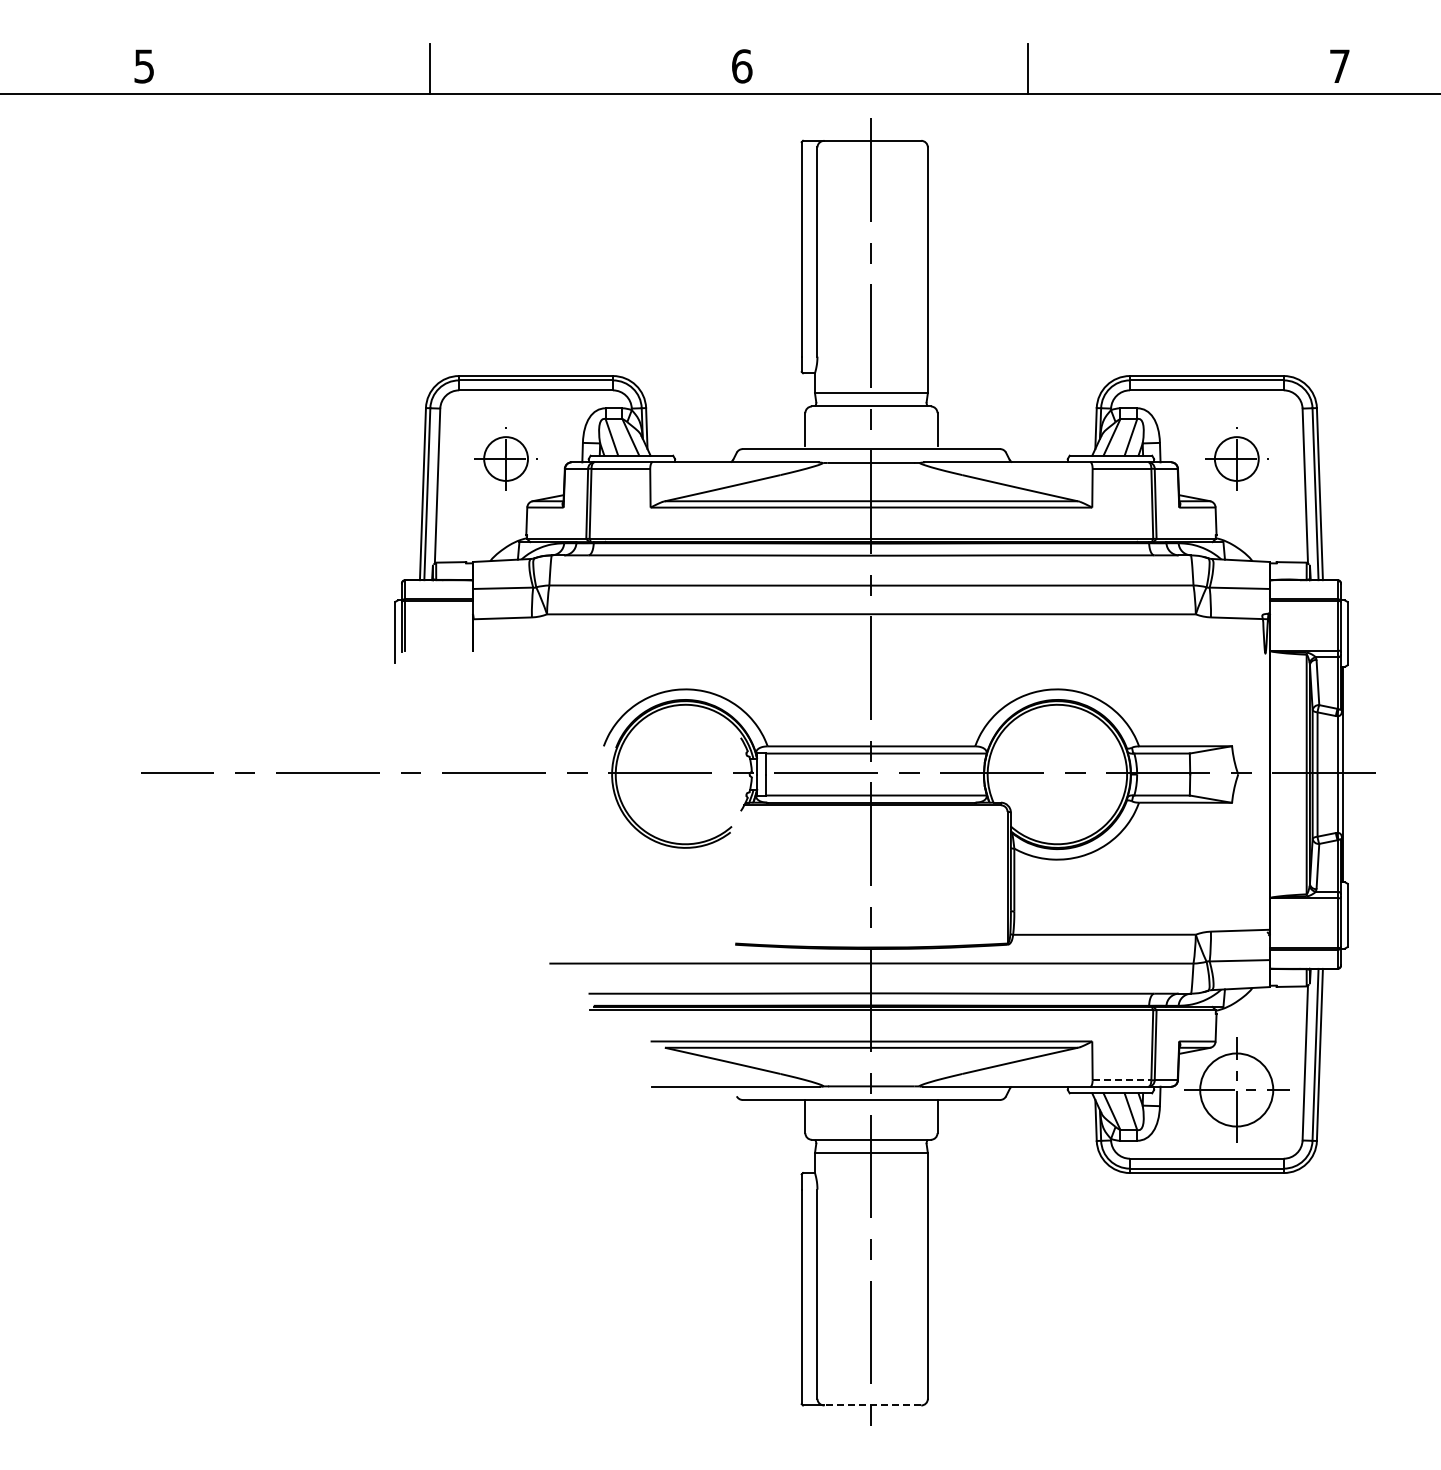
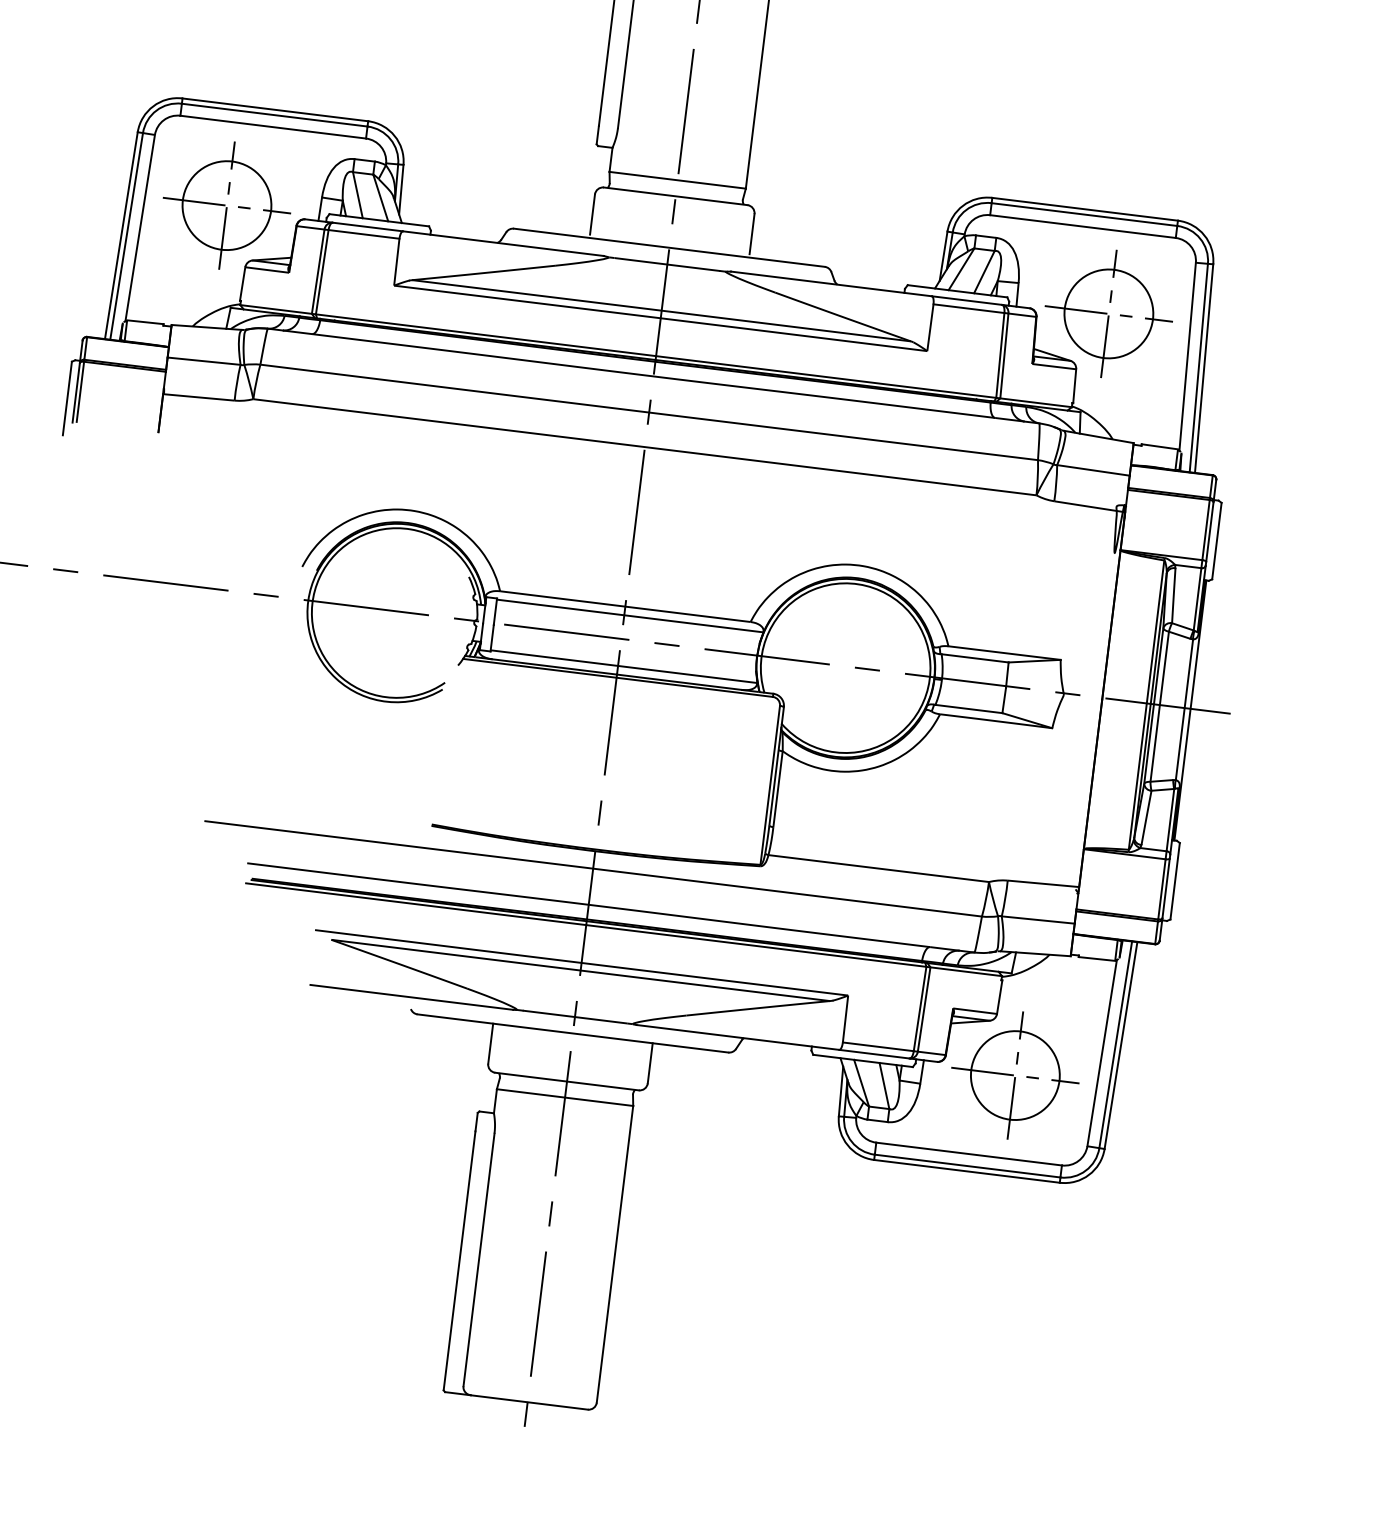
part: (505, 458) -> (226, 204), size x1.67
part: (1236, 458) -> (1108, 313), size x1.67
line: (1122, 1080) -> (878, 1047), dashed -> solid
line: (872, 1405) -> (528, 1402), dashed -> solid

